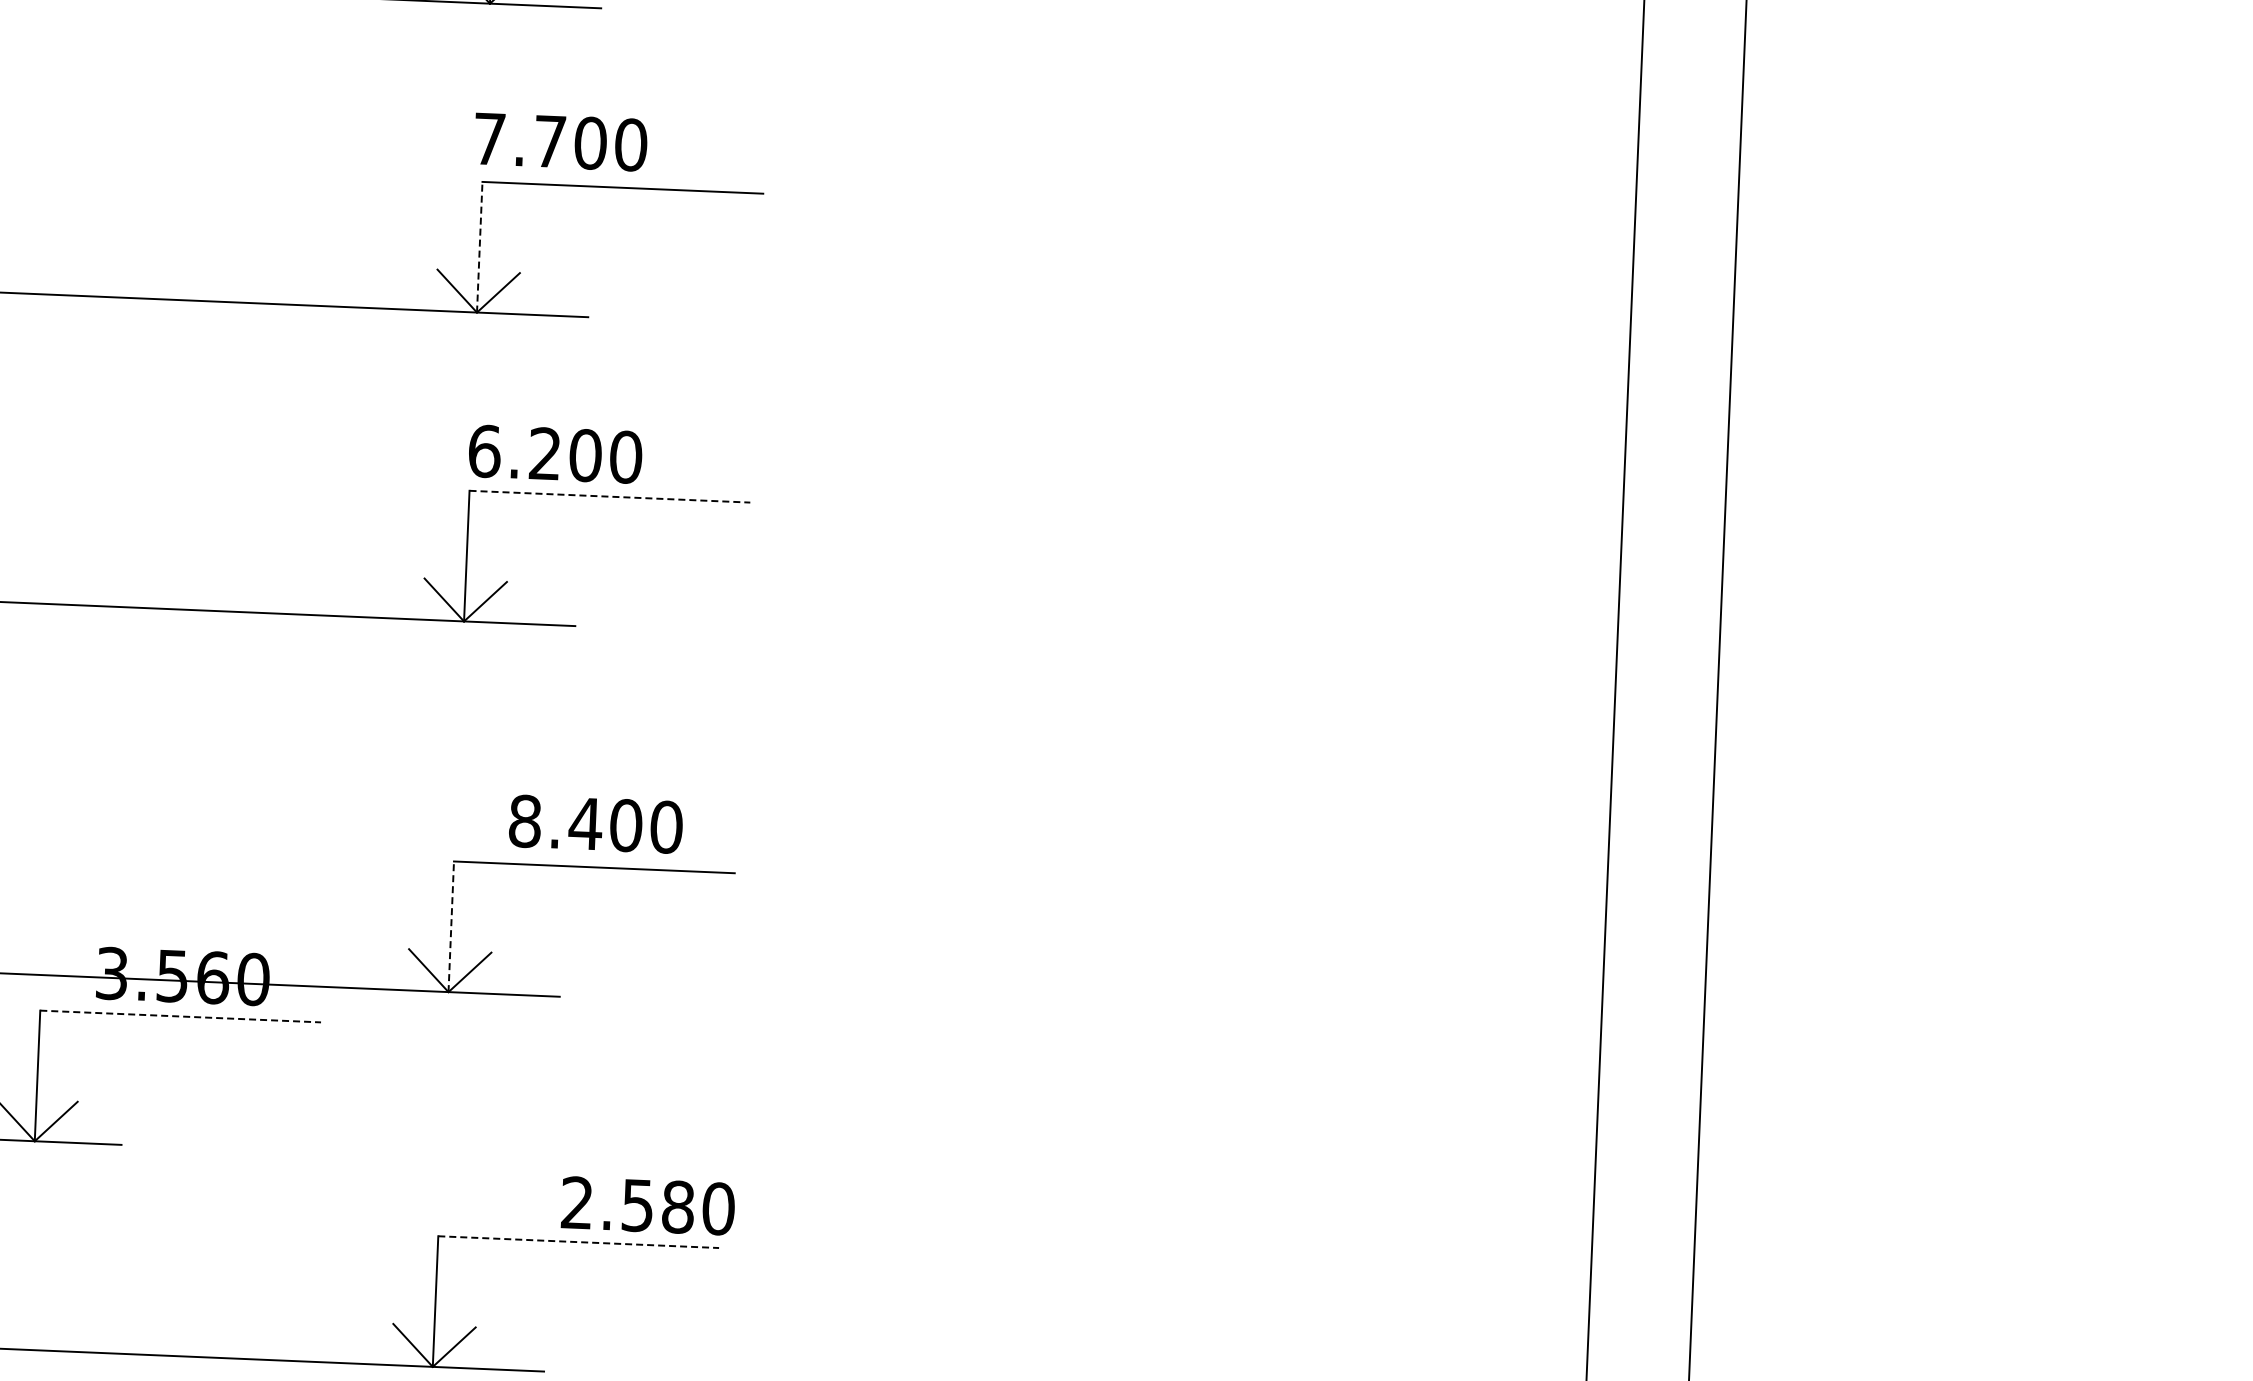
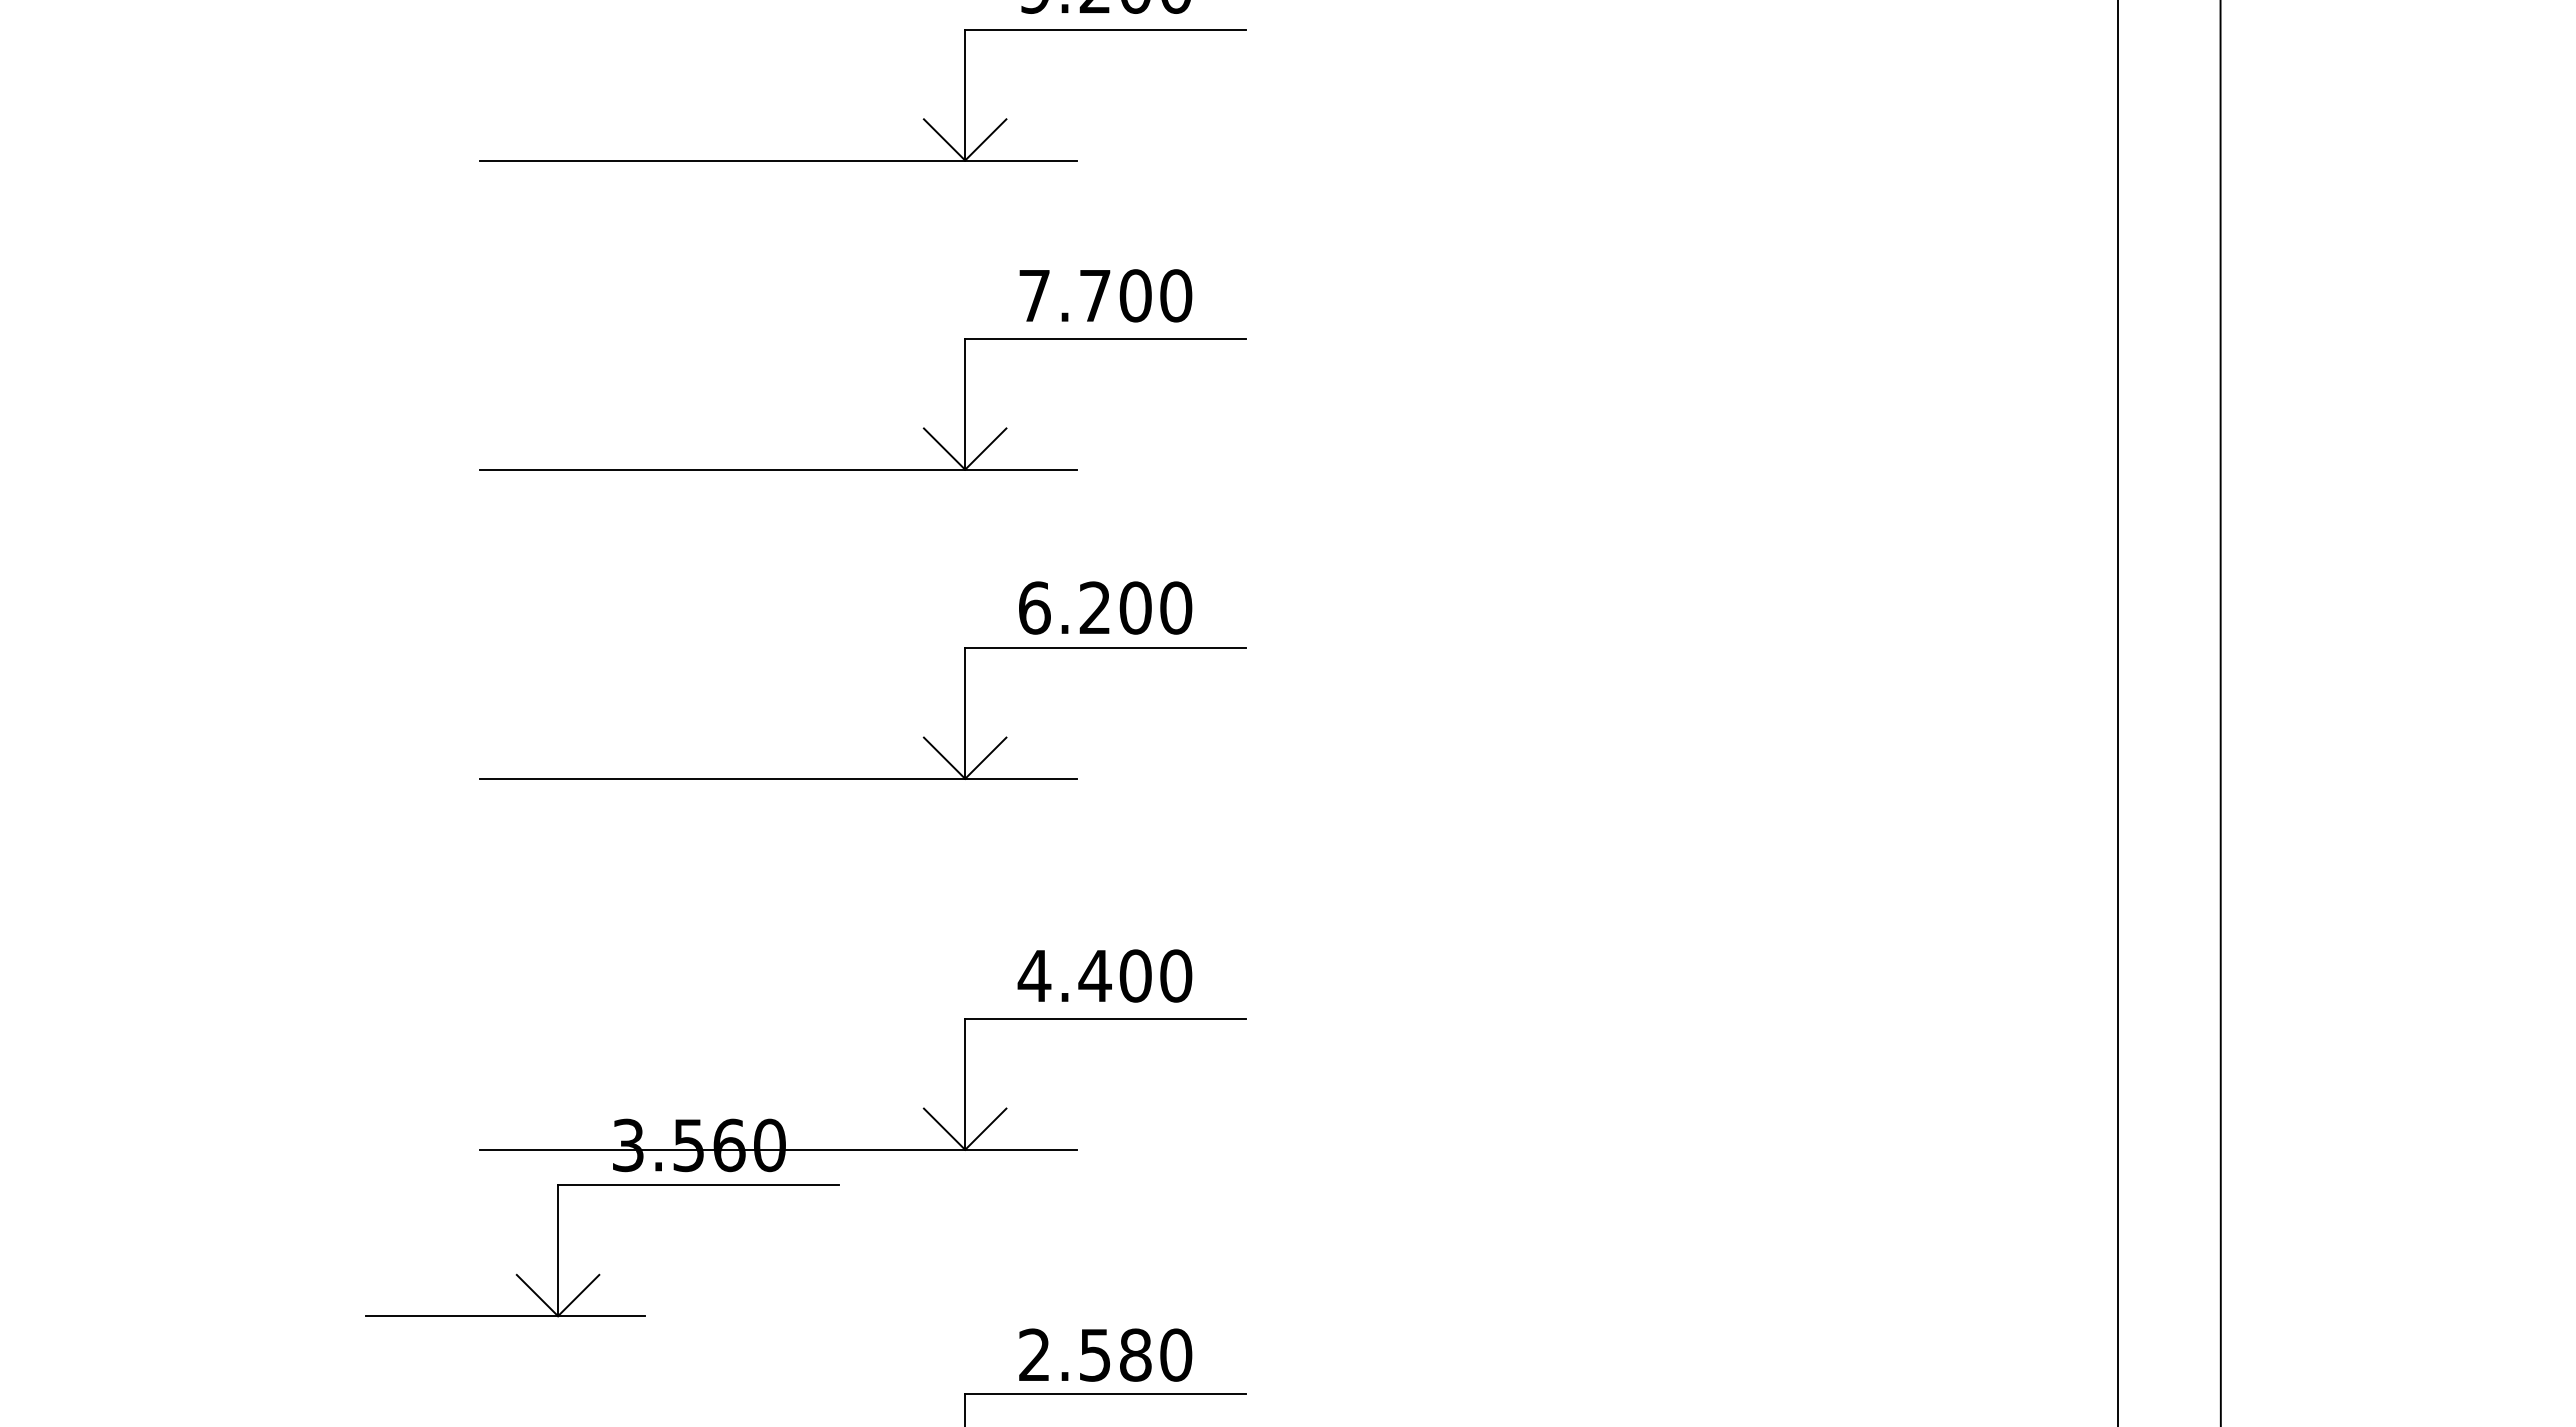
text: (560, 141) -> (1105, 295), moved
line: (480, 246) -> (965, 403), dashed -> solid
text: (555, 453) -> (1105, 607), moved
line: (609, 497) -> (1105, 648), dashed -> solid
text: (525, 820) -> (1034, 975), 8.400 -> 4.400
line: (451, 925) -> (965, 1083), dashed -> solid
line: (180, 1016) -> (698, 1185), dashed -> solid
text: (648, 1205) -> (1105, 1354), moved
line: (578, 1242) -> (1105, 1394), dashed -> solid

